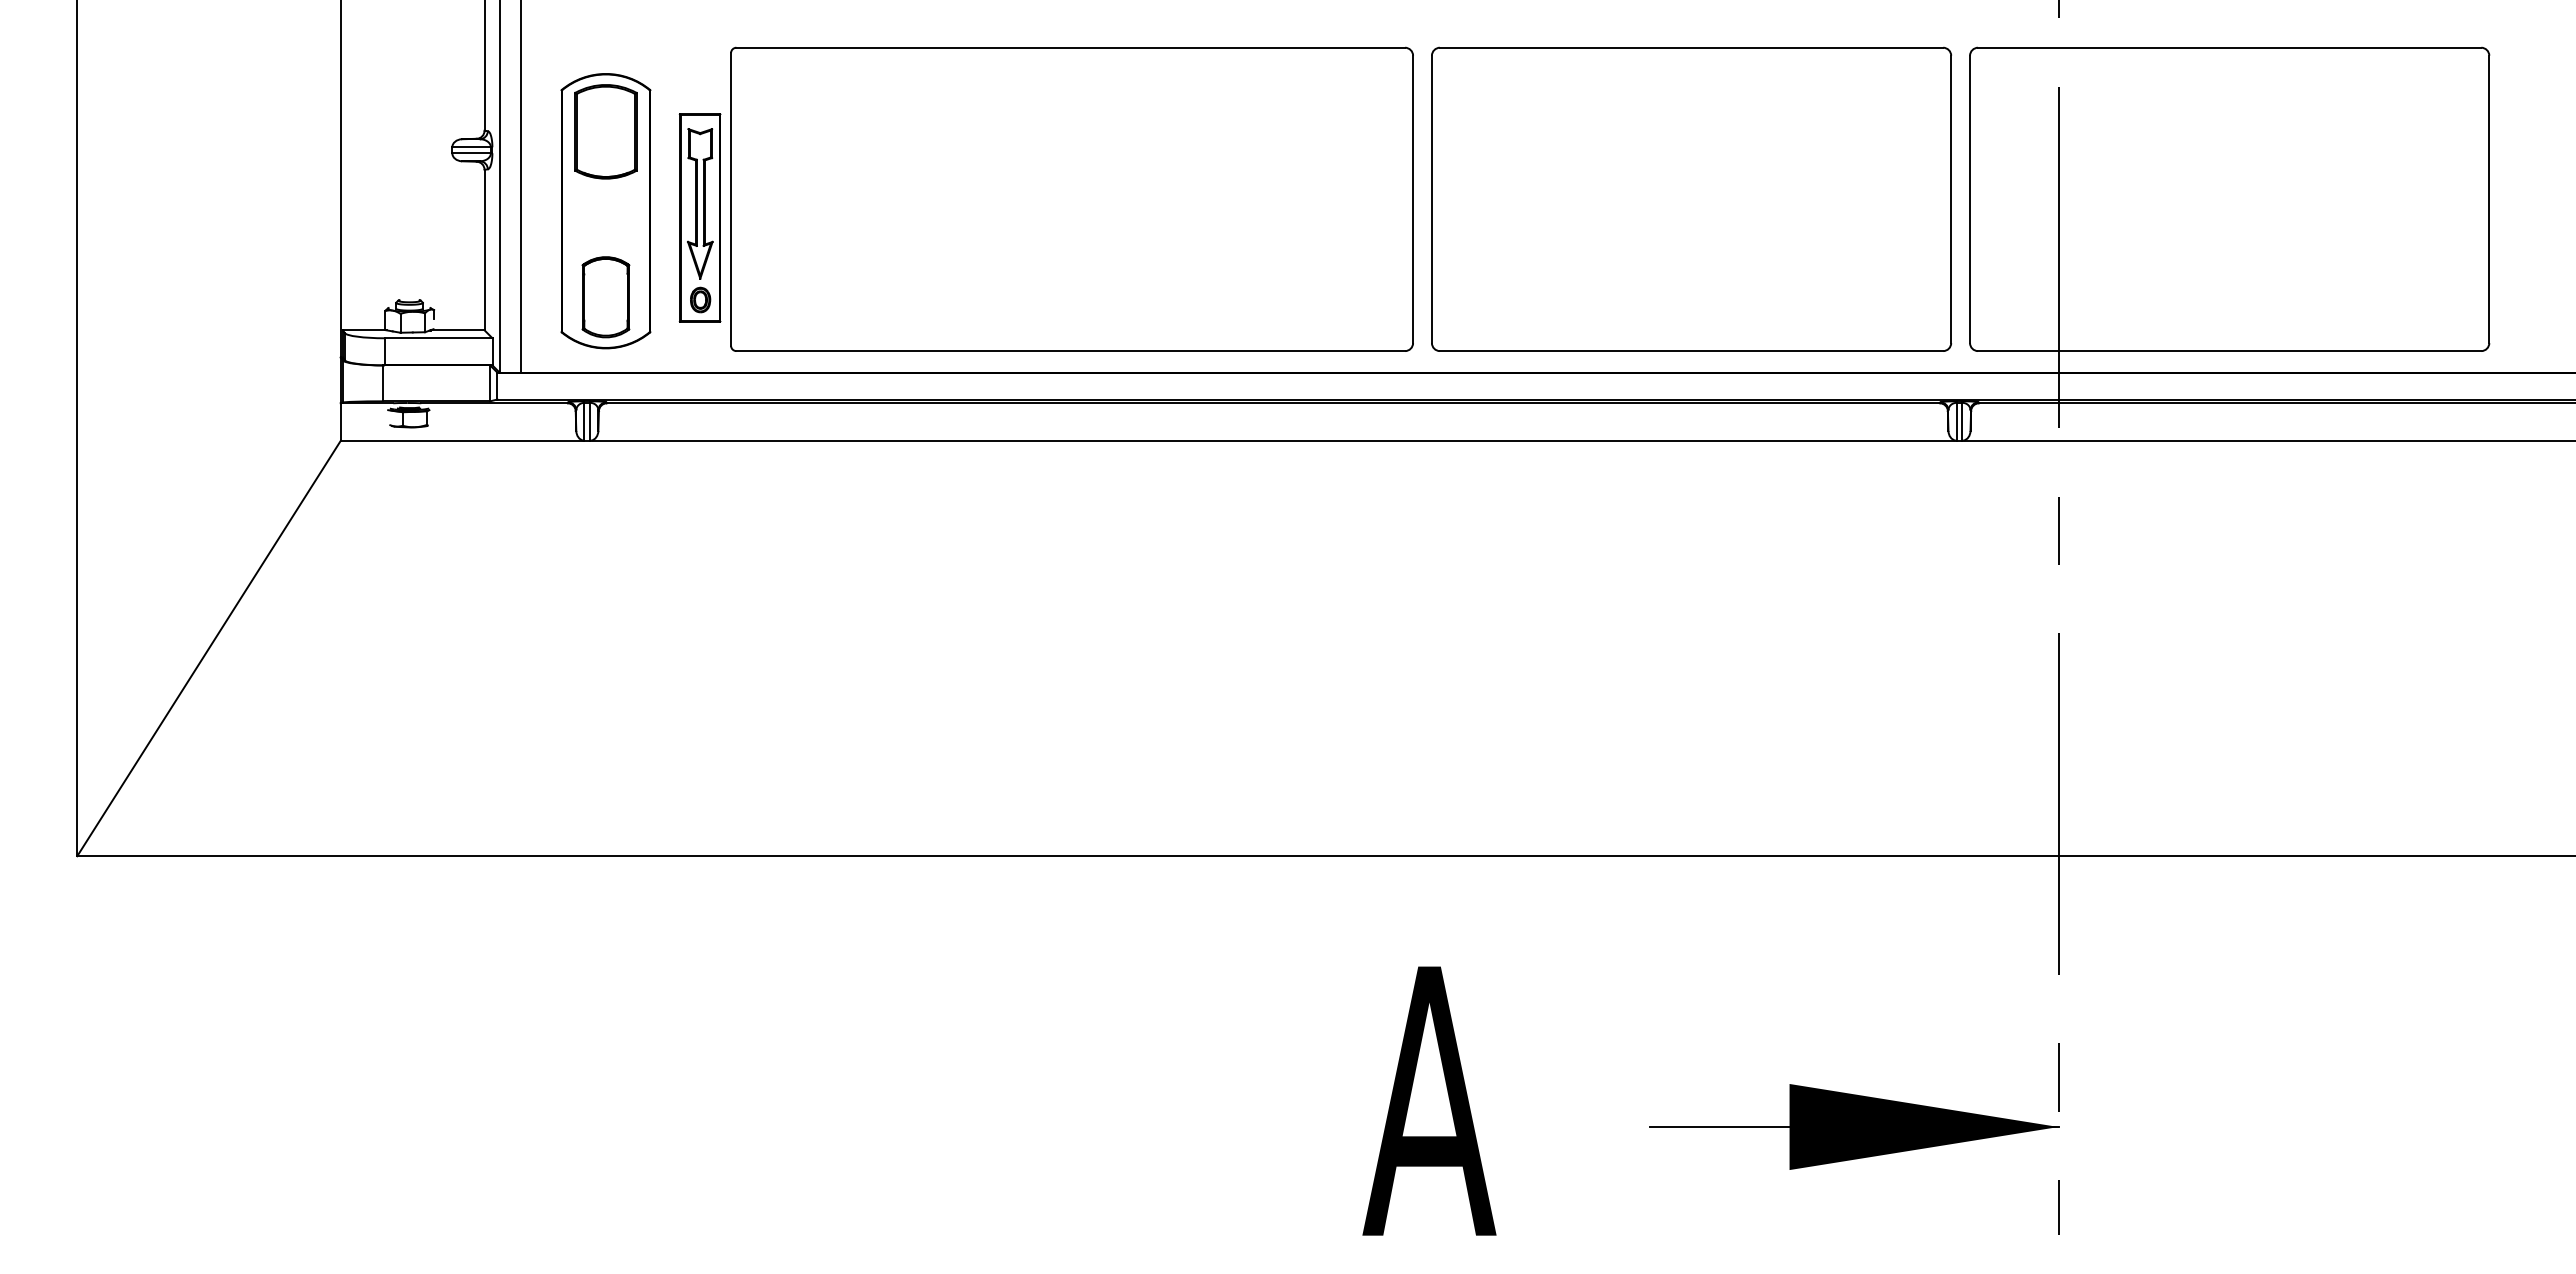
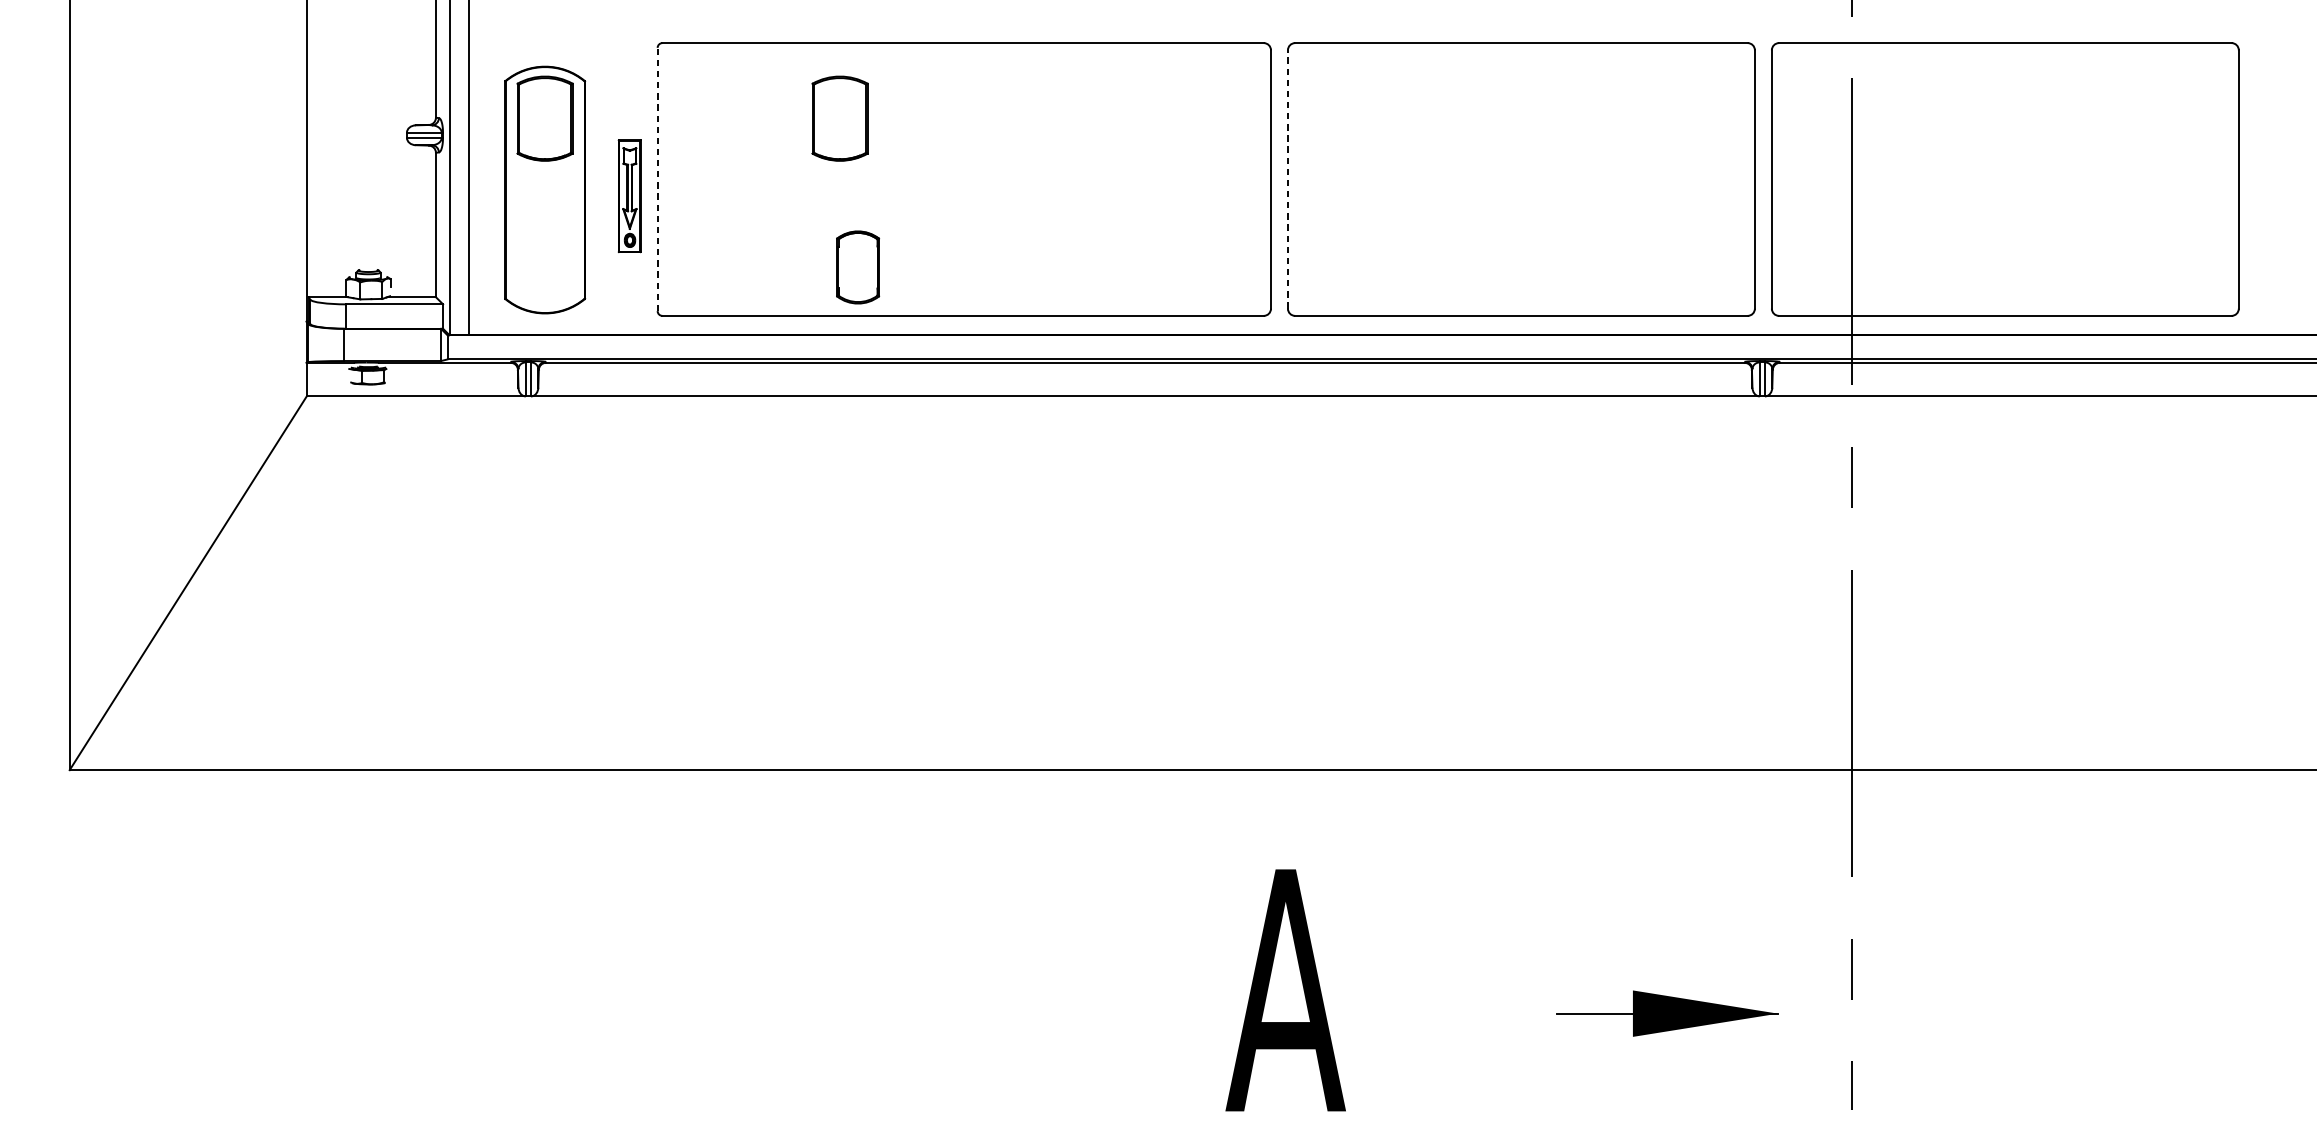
part: (933, 131) -> (839, 118), added
line: (731, 198) -> (658, 178), solid -> dashed
line: (1431, 199) -> (1287, 179), solid -> dashed
part: (699, 217) -> (629, 195), size x0.6
part: (605, 297) -> (857, 267), moved
part: (1854, 1126) -> (1667, 1013), size x0.6

